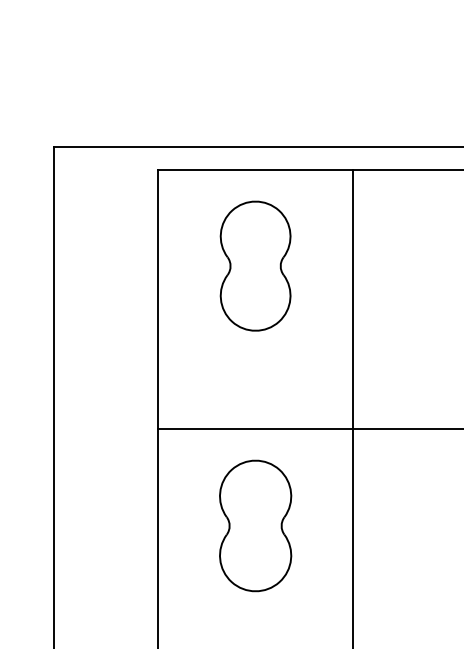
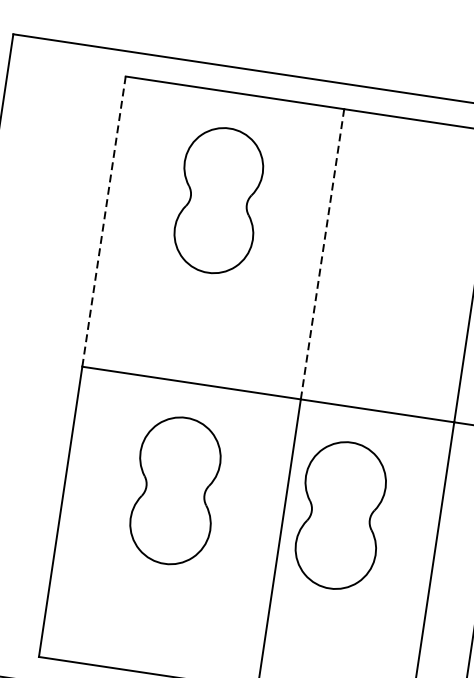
line: (157, 299) -> (103, 221), solid -> dashed
line: (353, 299) -> (322, 254), solid -> dashed
part: (403, 525) -> (340, 515), added

